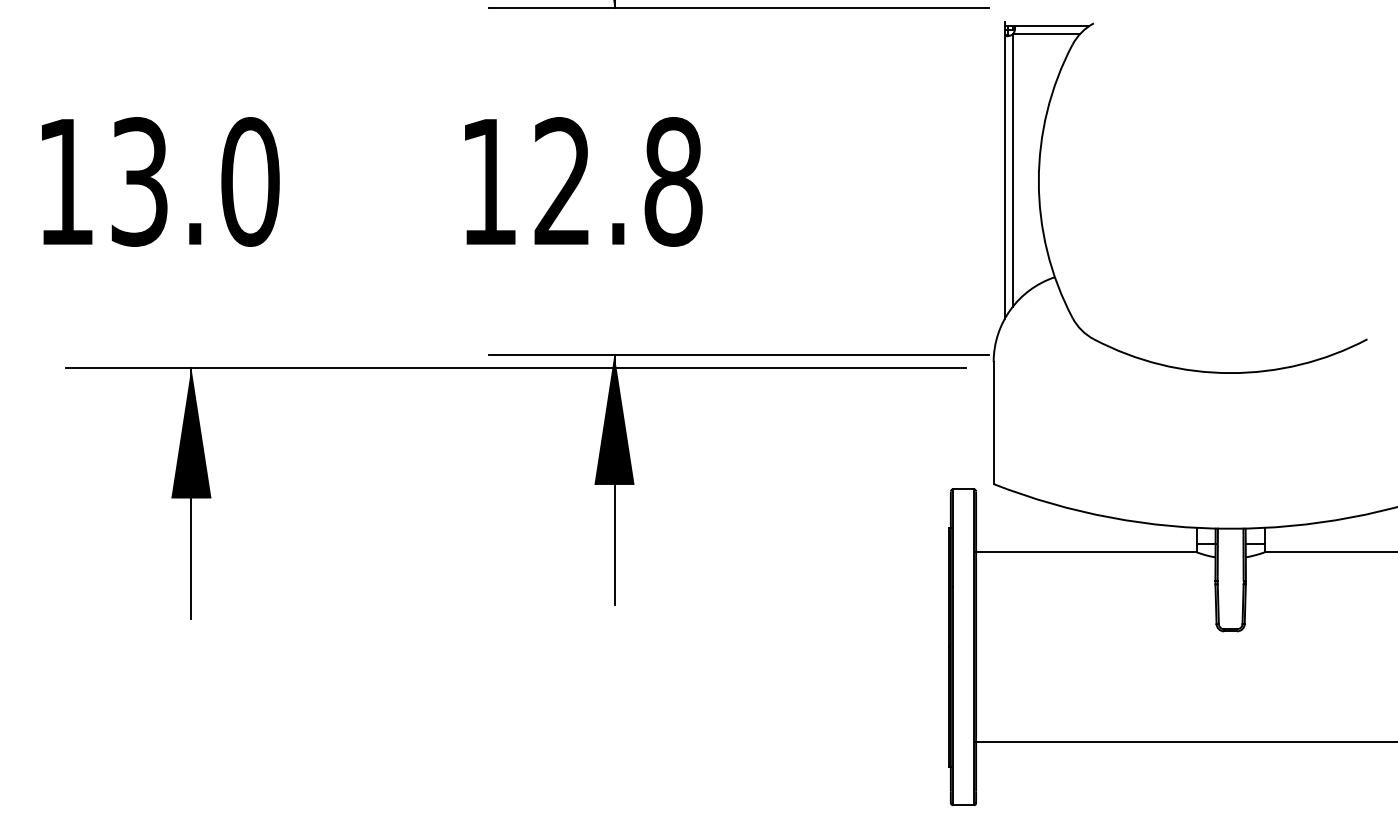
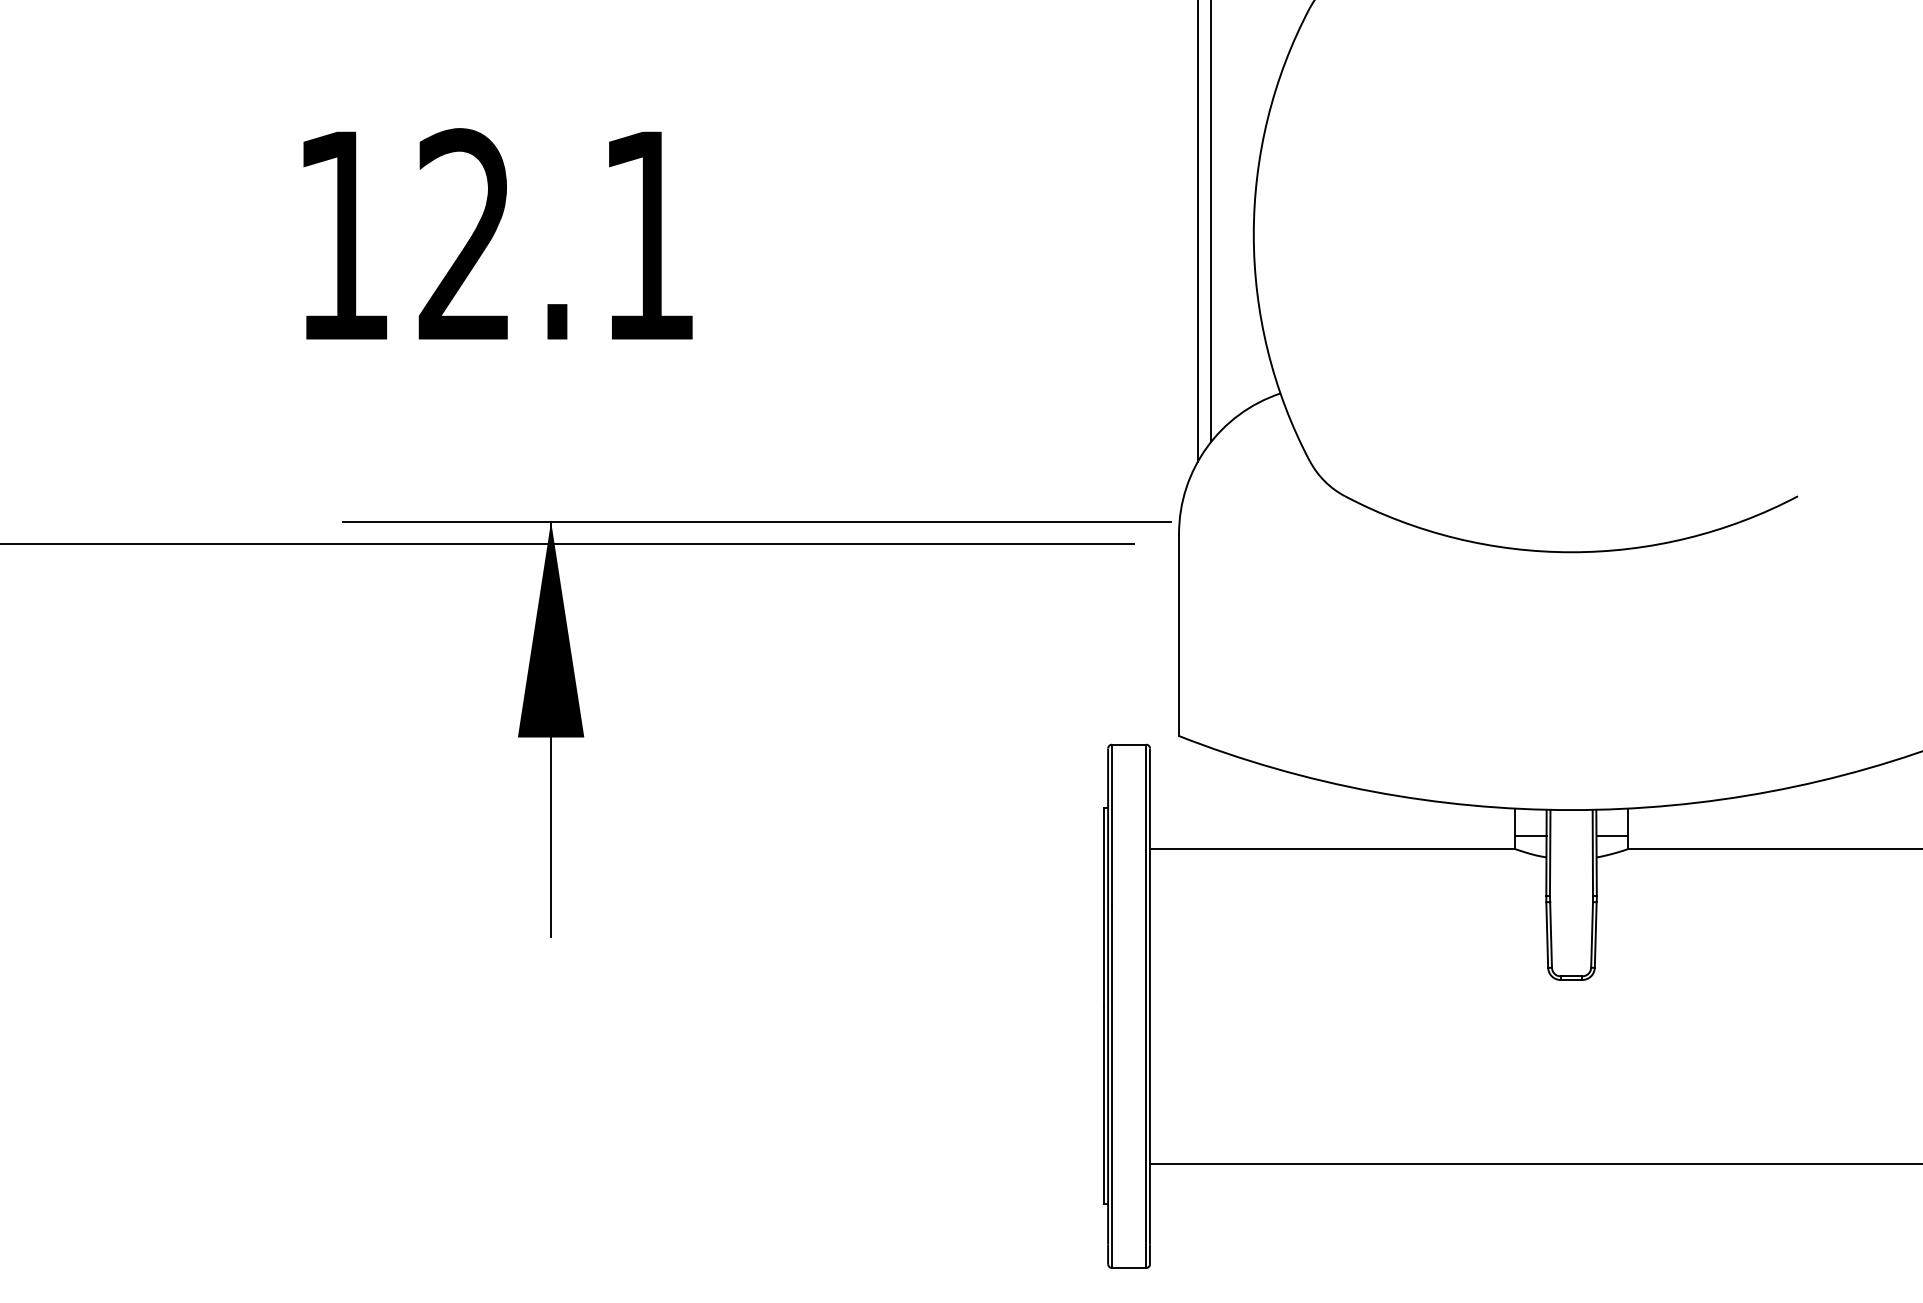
text: (673, 181) -> (648, 234), 12.8 -> 12.1

